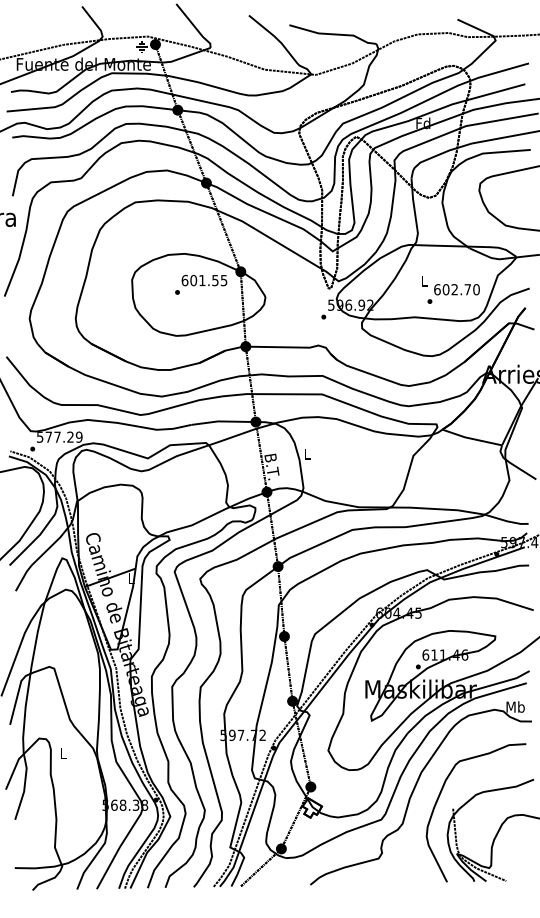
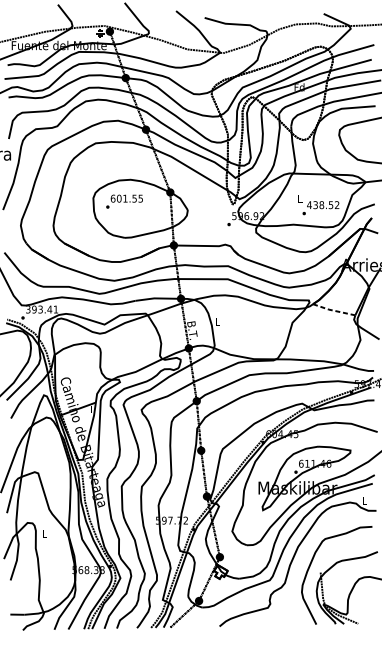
text: (201, 284) -> (124, 201), moved
text: (456, 289) -> (323, 205), 602.70 -> 438.52
text: (59, 436) -> (41, 309), 577.29 -> 393.41
line: (471, 438) -> (333, 310), solid -> dashed
text: (515, 706) -> (364, 500), Mb -> L

